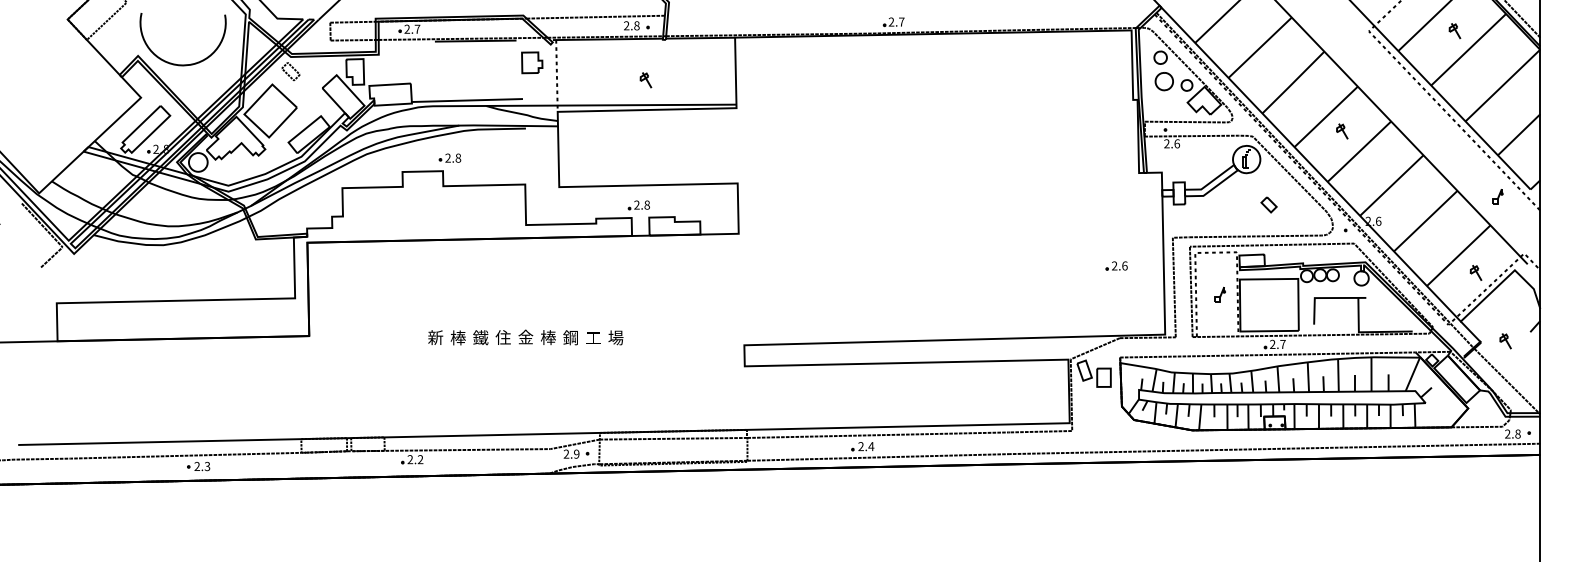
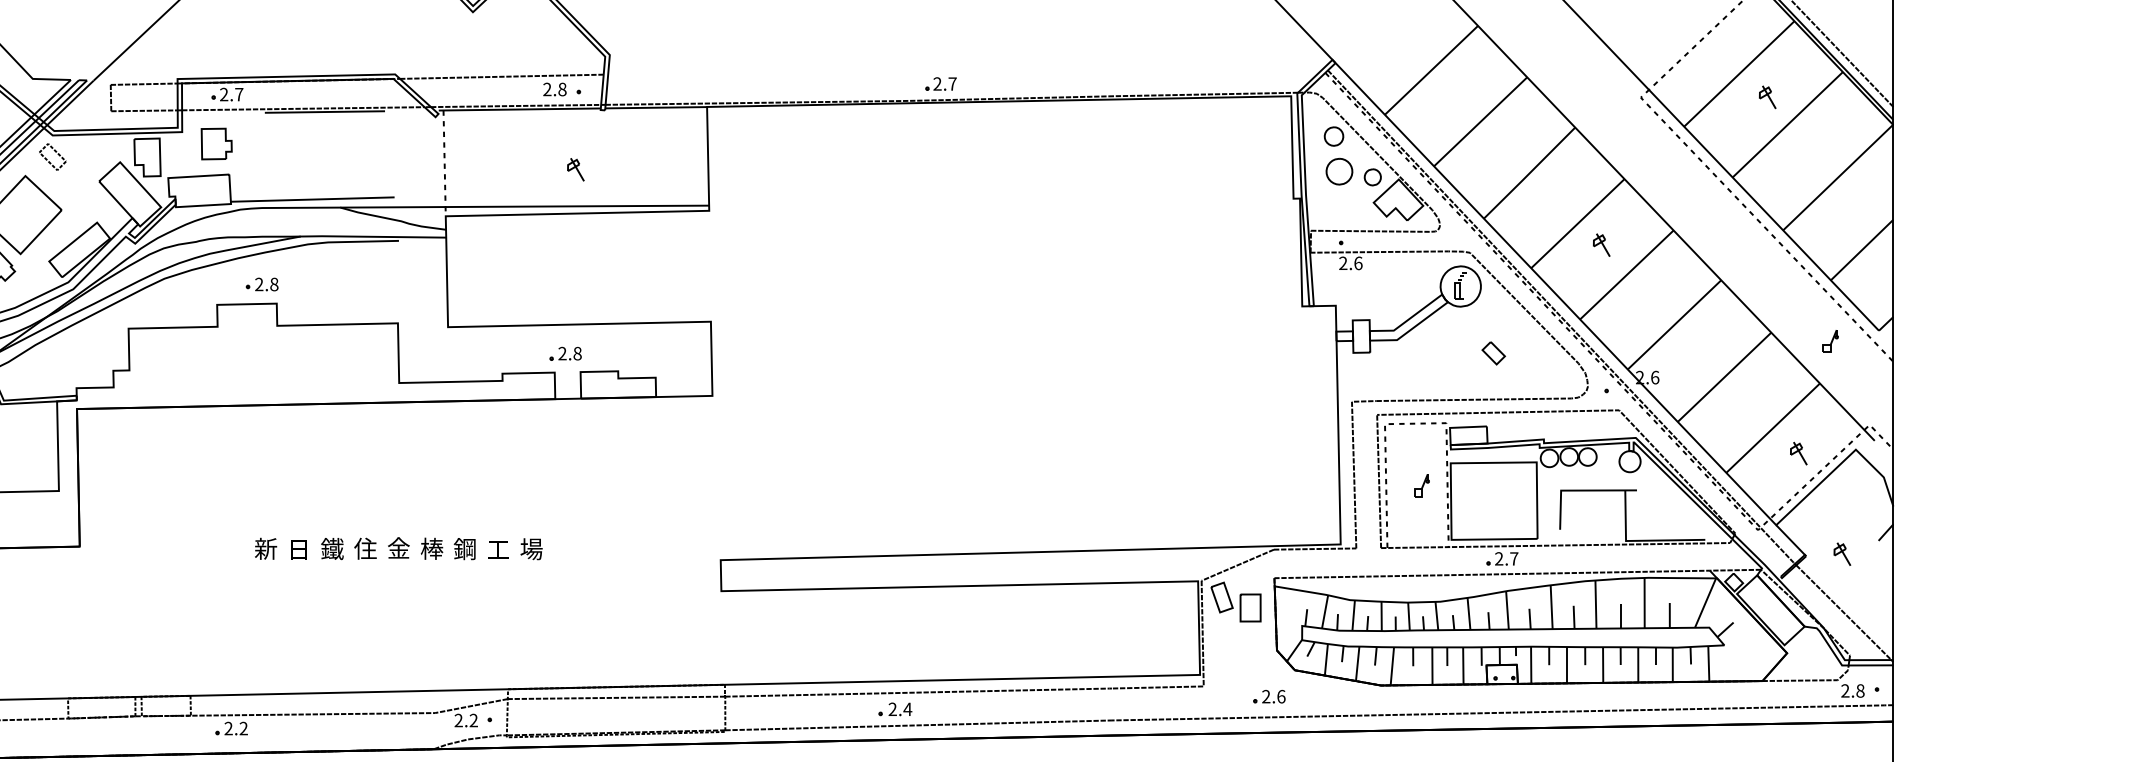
part: (532, 62) -> (217, 143), moved
part: (449, 157) -> (261, 283), moved
part: (1116, 265) -> (1268, 695), moved
text: (457, 337) -> (298, 548), 棒 -> 日
text: (576, 454) -> (473, 721), 2.9 -> 2.2

